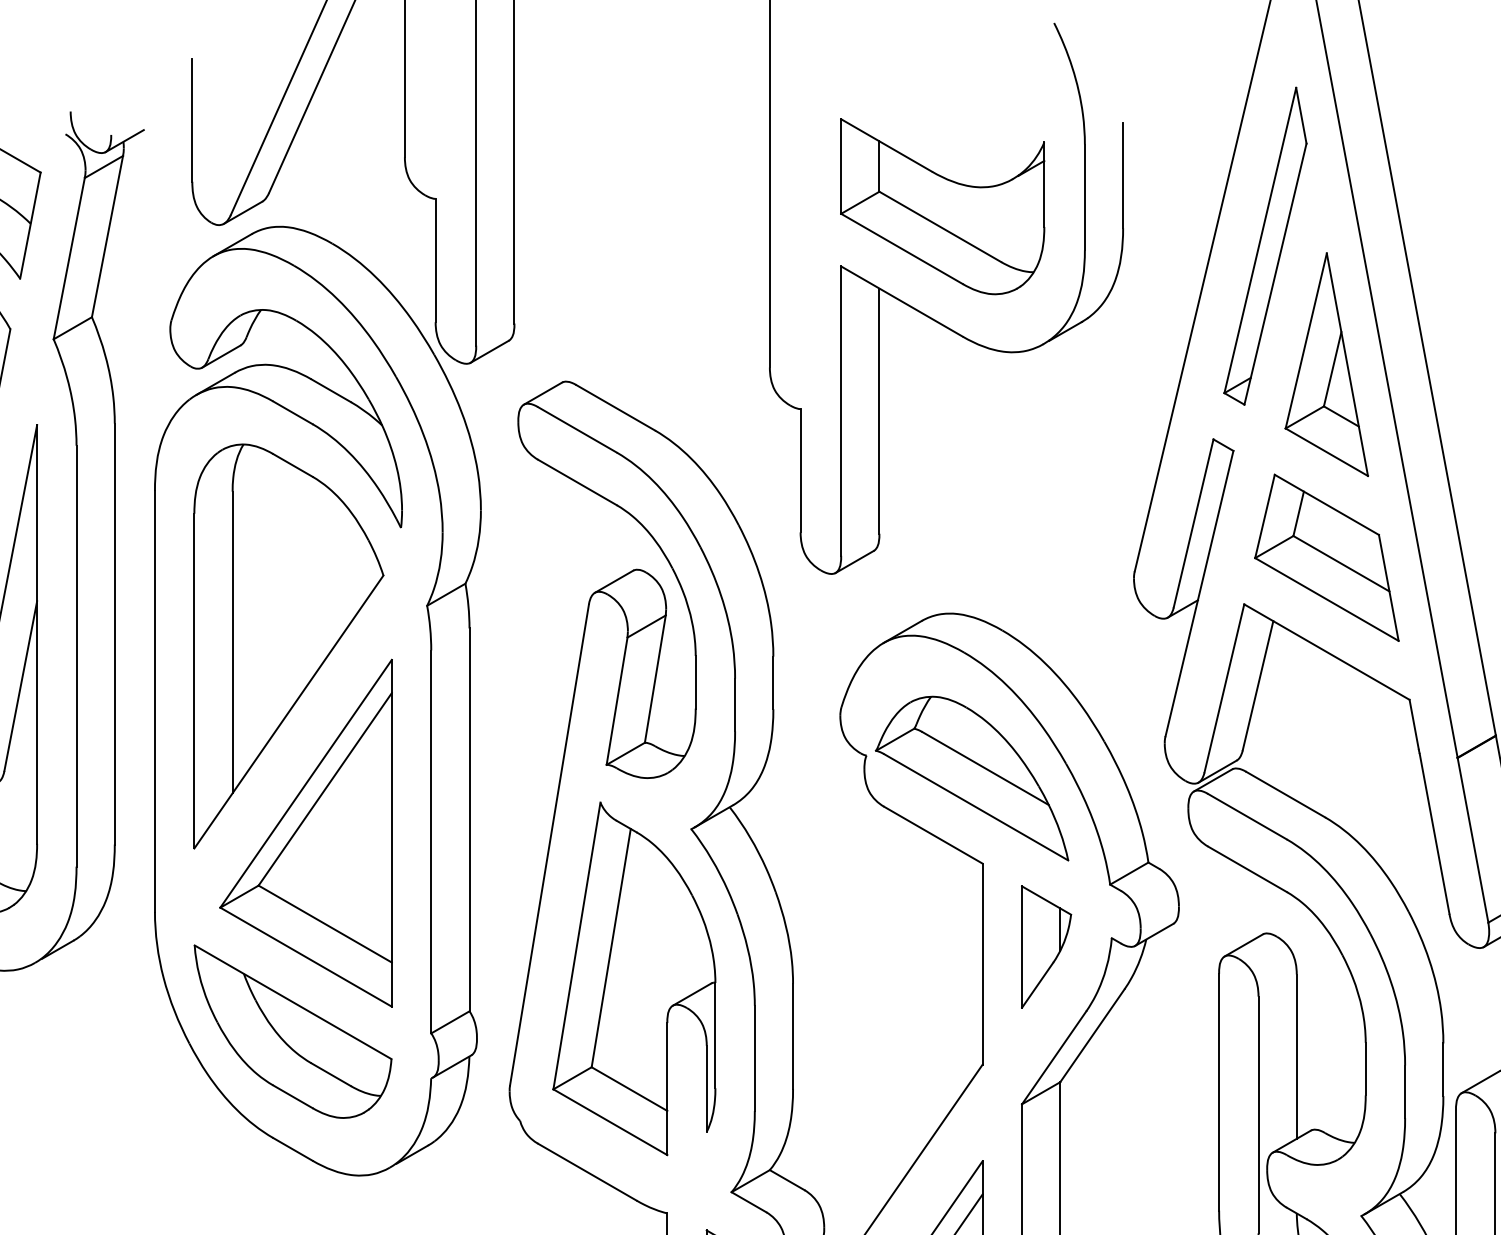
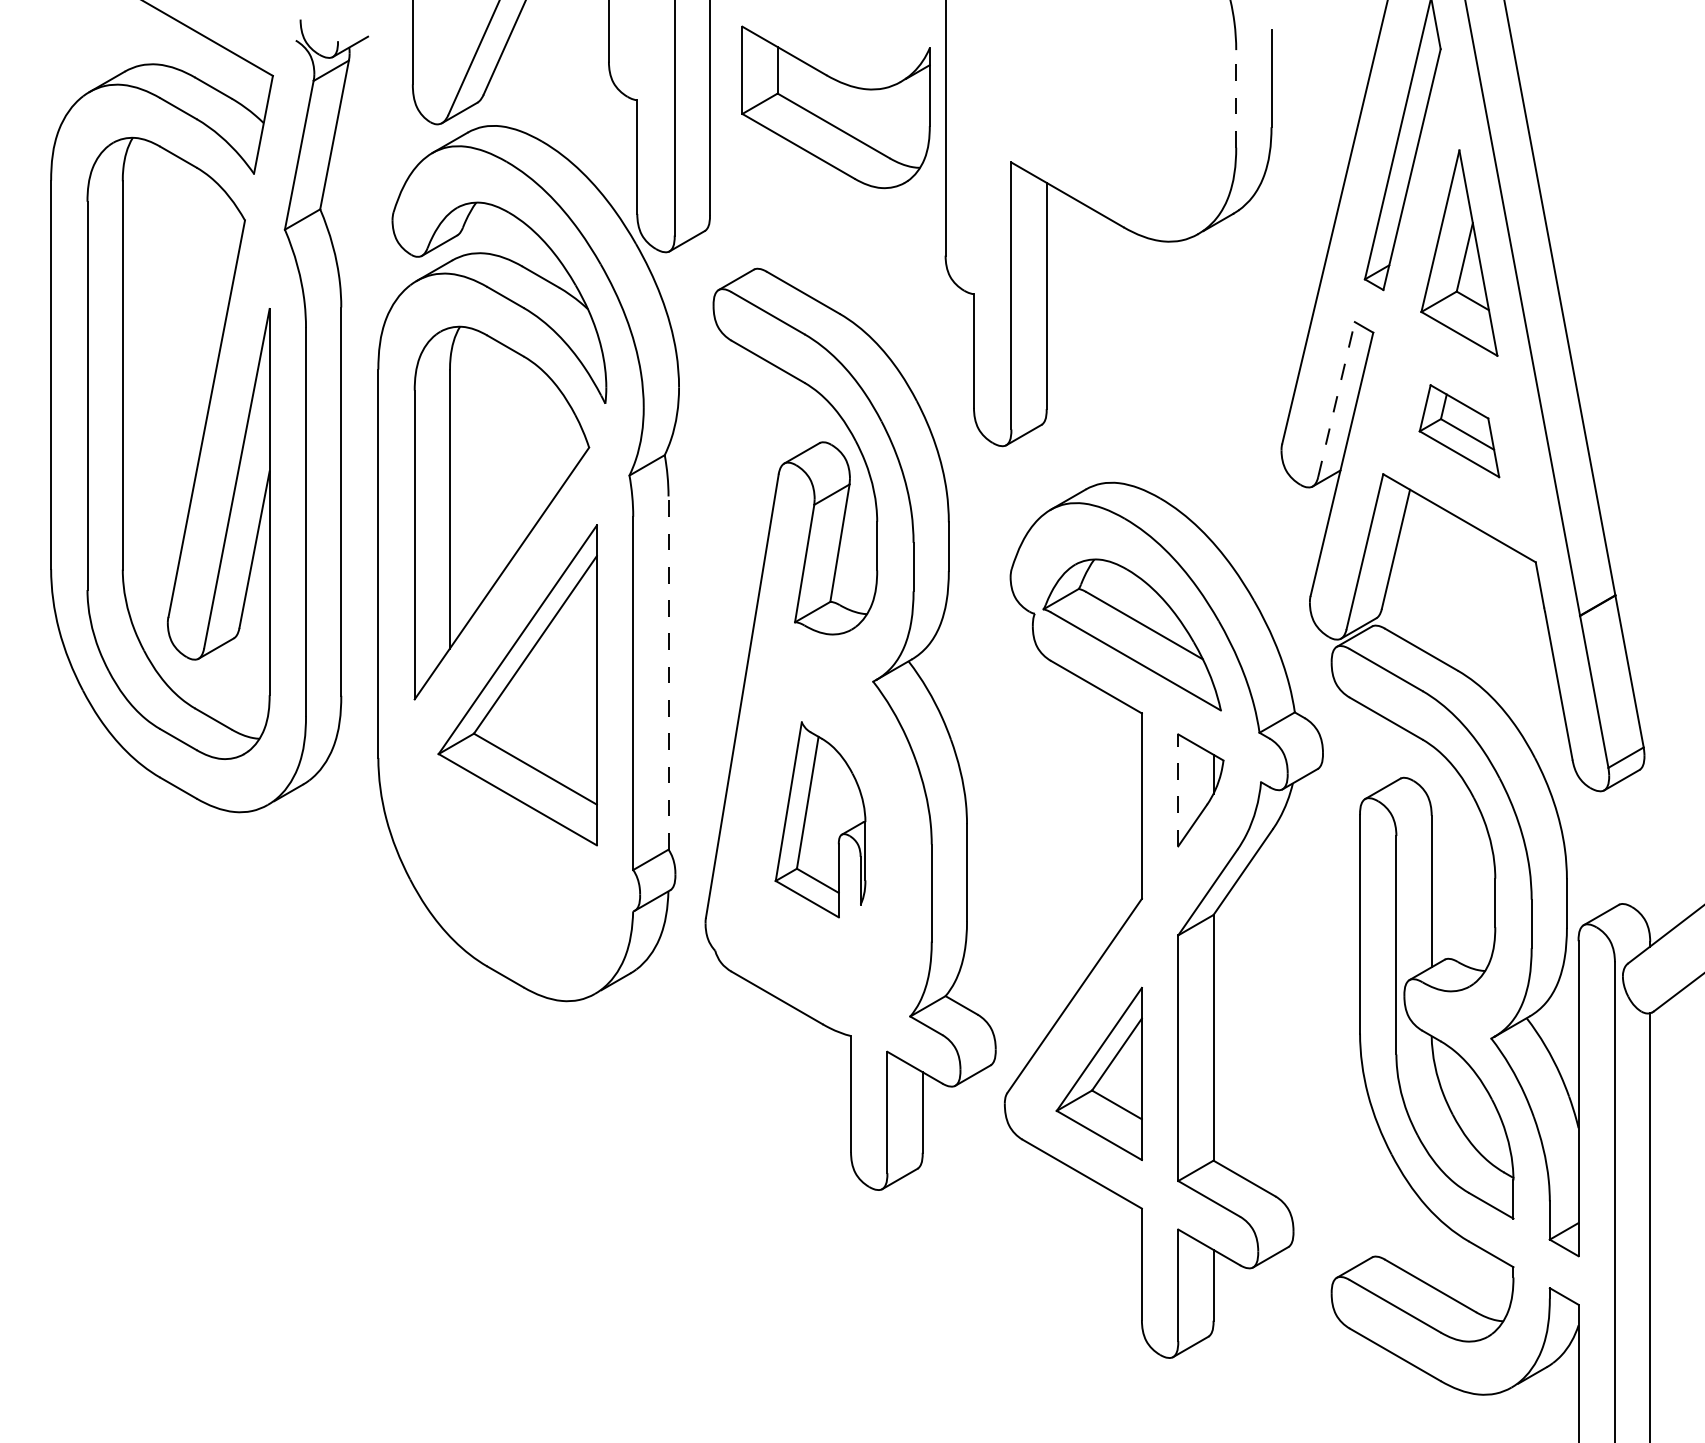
line: (1085, 197) -> (1236, 98), solid -> dashed
part: (942, 206) -> (835, 107), moved
line: (1193, 523) -> (1336, 399), solid -> dashed
part: (1326, 556) -> (1459, 430), size x0.6
line: (469, 820) -> (668, 673), solid -> dashed
line: (1022, 947) -> (1178, 790), solid -> dashed
part: (634, 978) -> (820, 819), size x0.6
part: (292, 1030) -> (505, 867), removed

